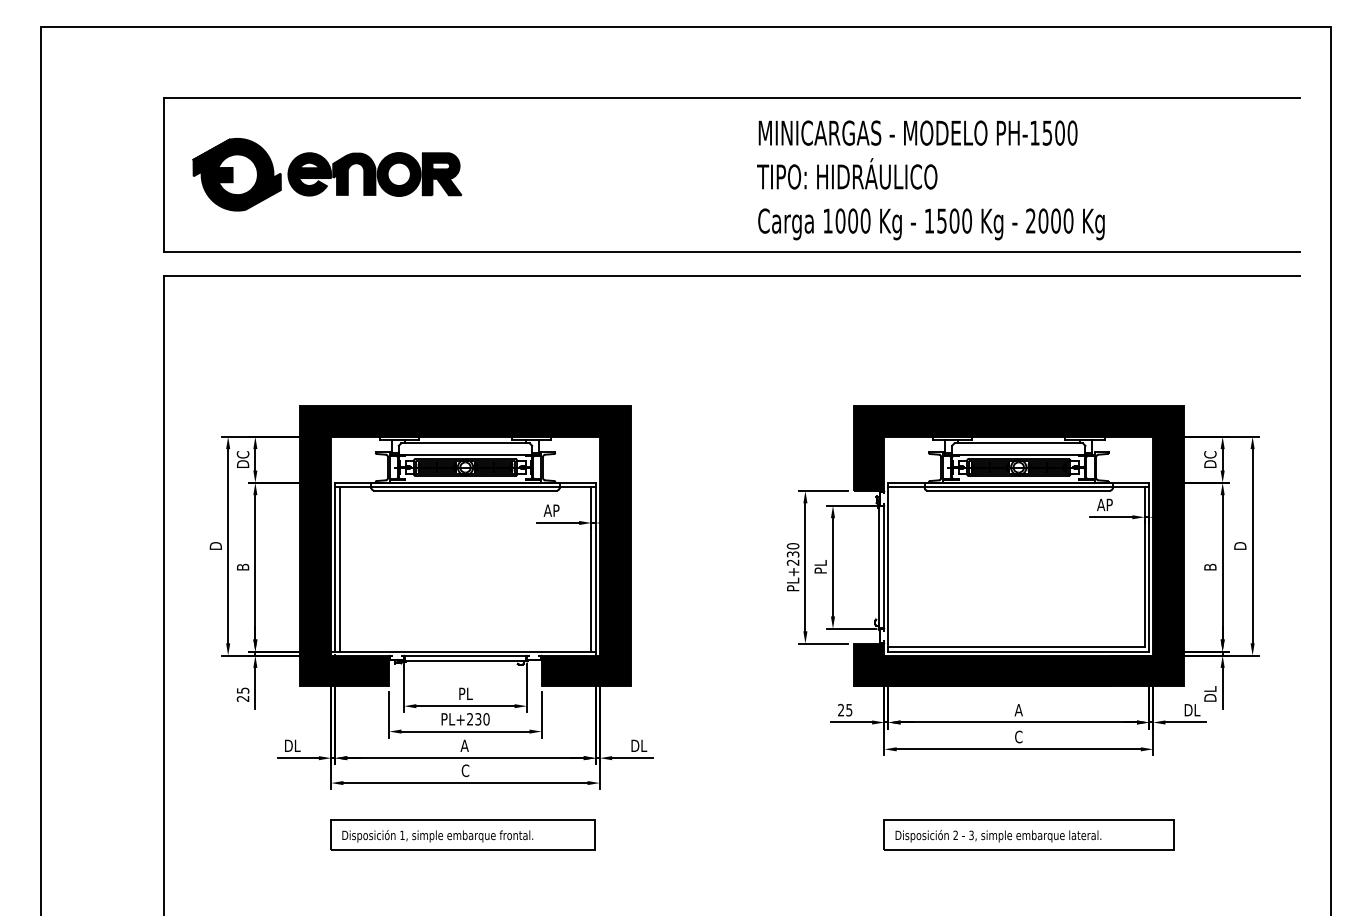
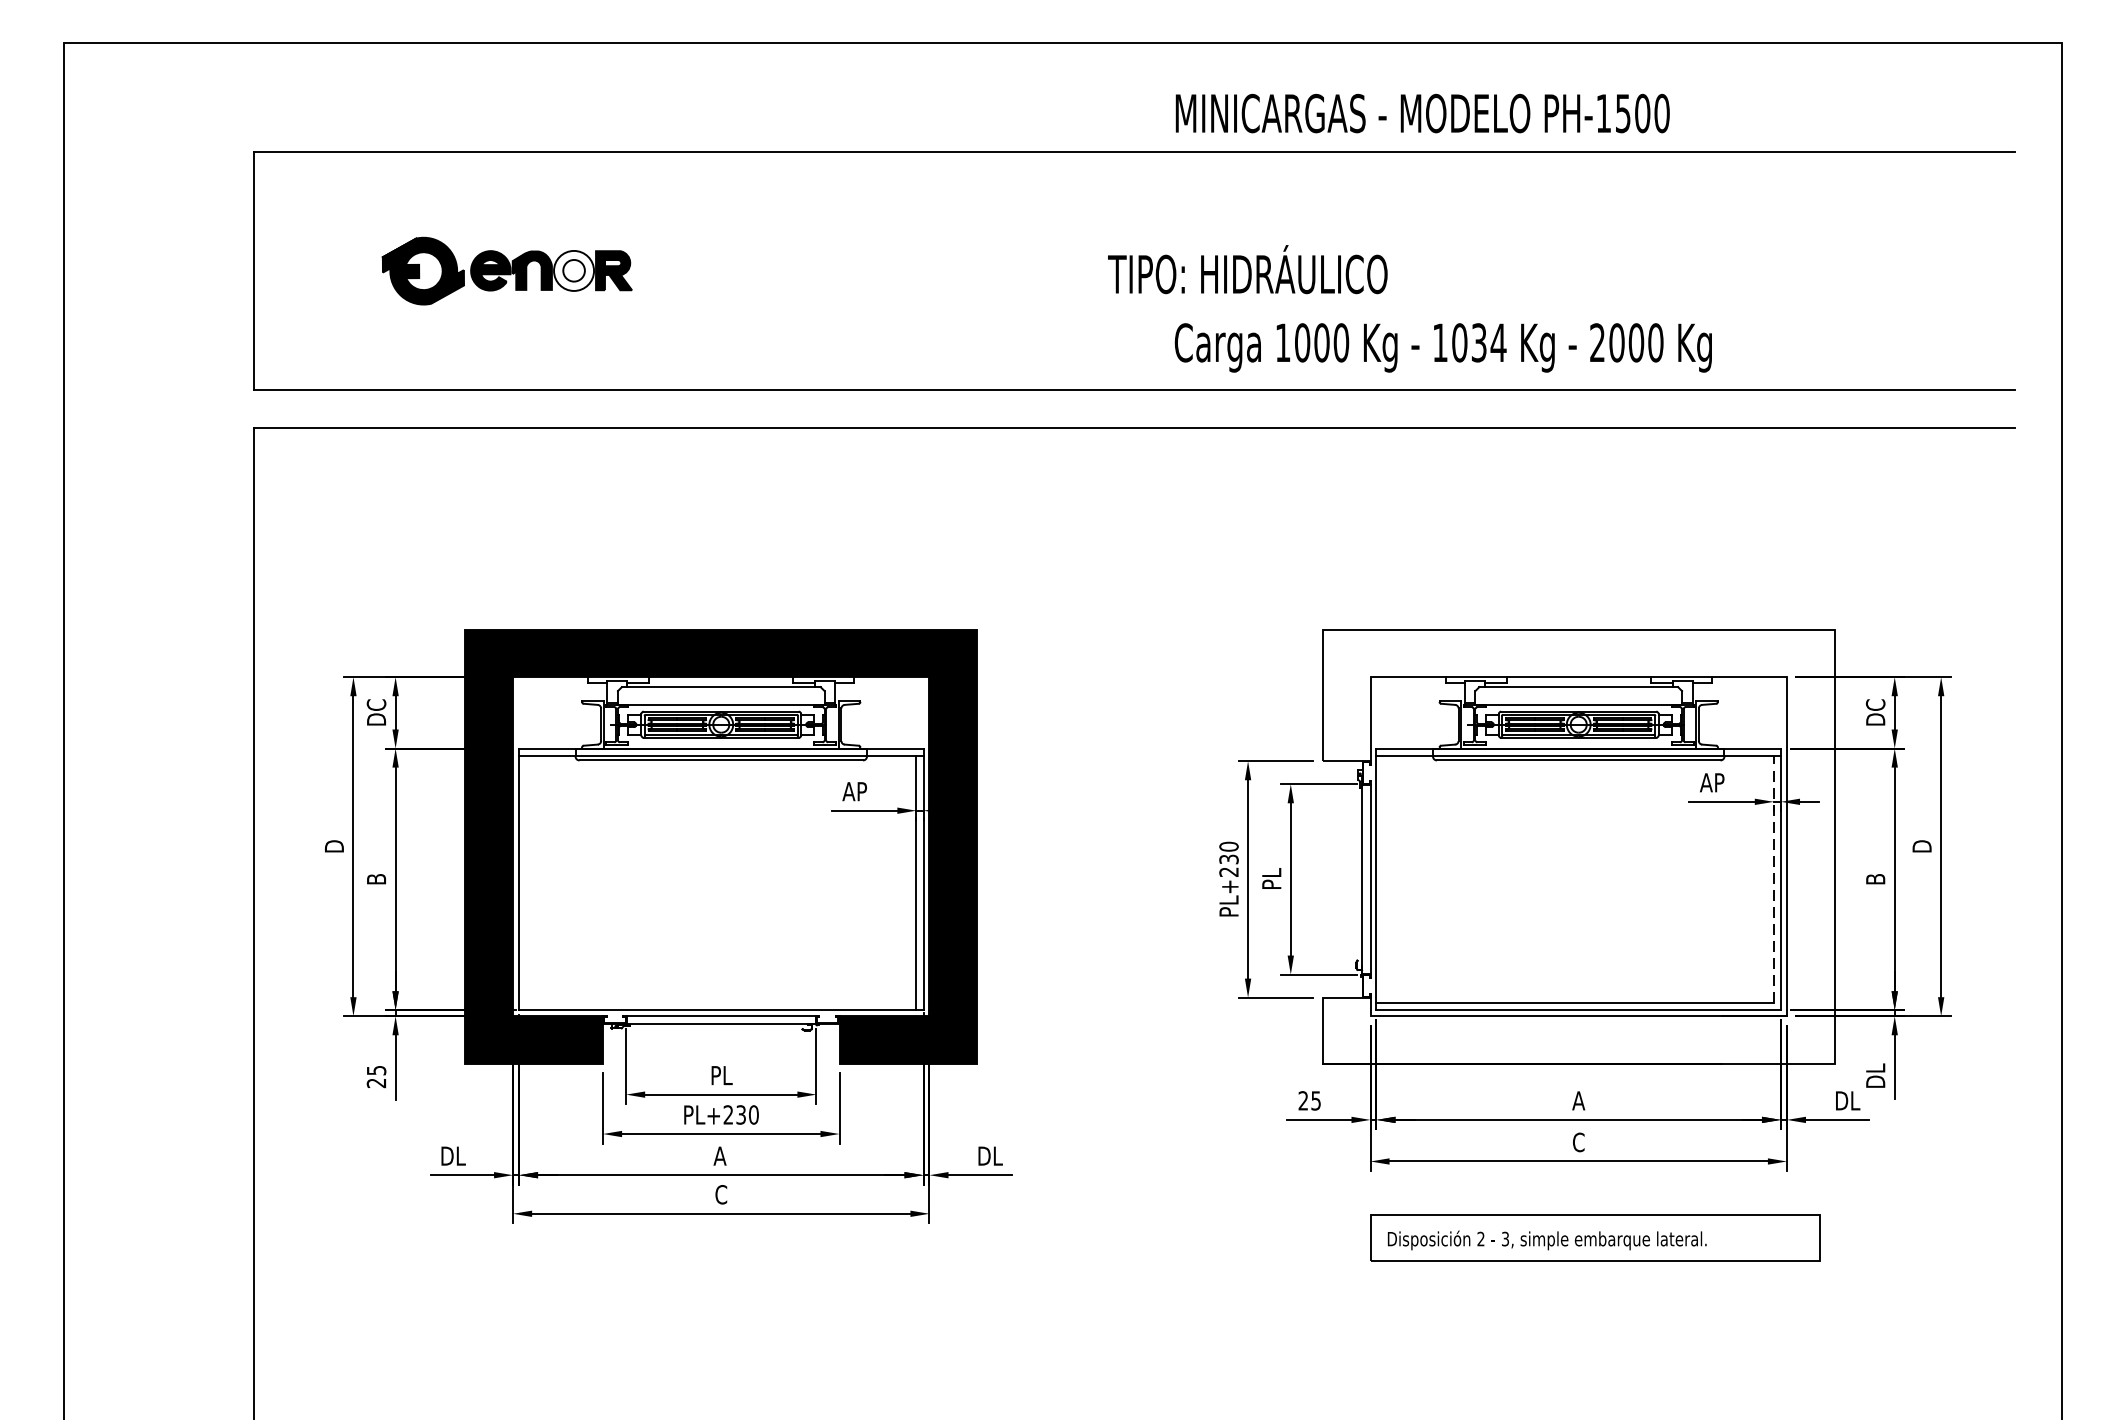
text: (917, 132) -> (1421, 112), moved
text: (847, 173) -> (1248, 269), moved
part: (327, 174) -> (507, 270), size x0.6
text: (954, 220) -> (1479, 341), 1500 -> 1034
fill: (1018, 546) -> (1578, 847), removed
line: (1144, 567) -> (1773, 879), solid -> dashed
line: (339, 569) -> (525, 882), removed
part: (462, 834) -> (716, 1293), removed
part: (1028, 834) -> (1593, 1237), moved

